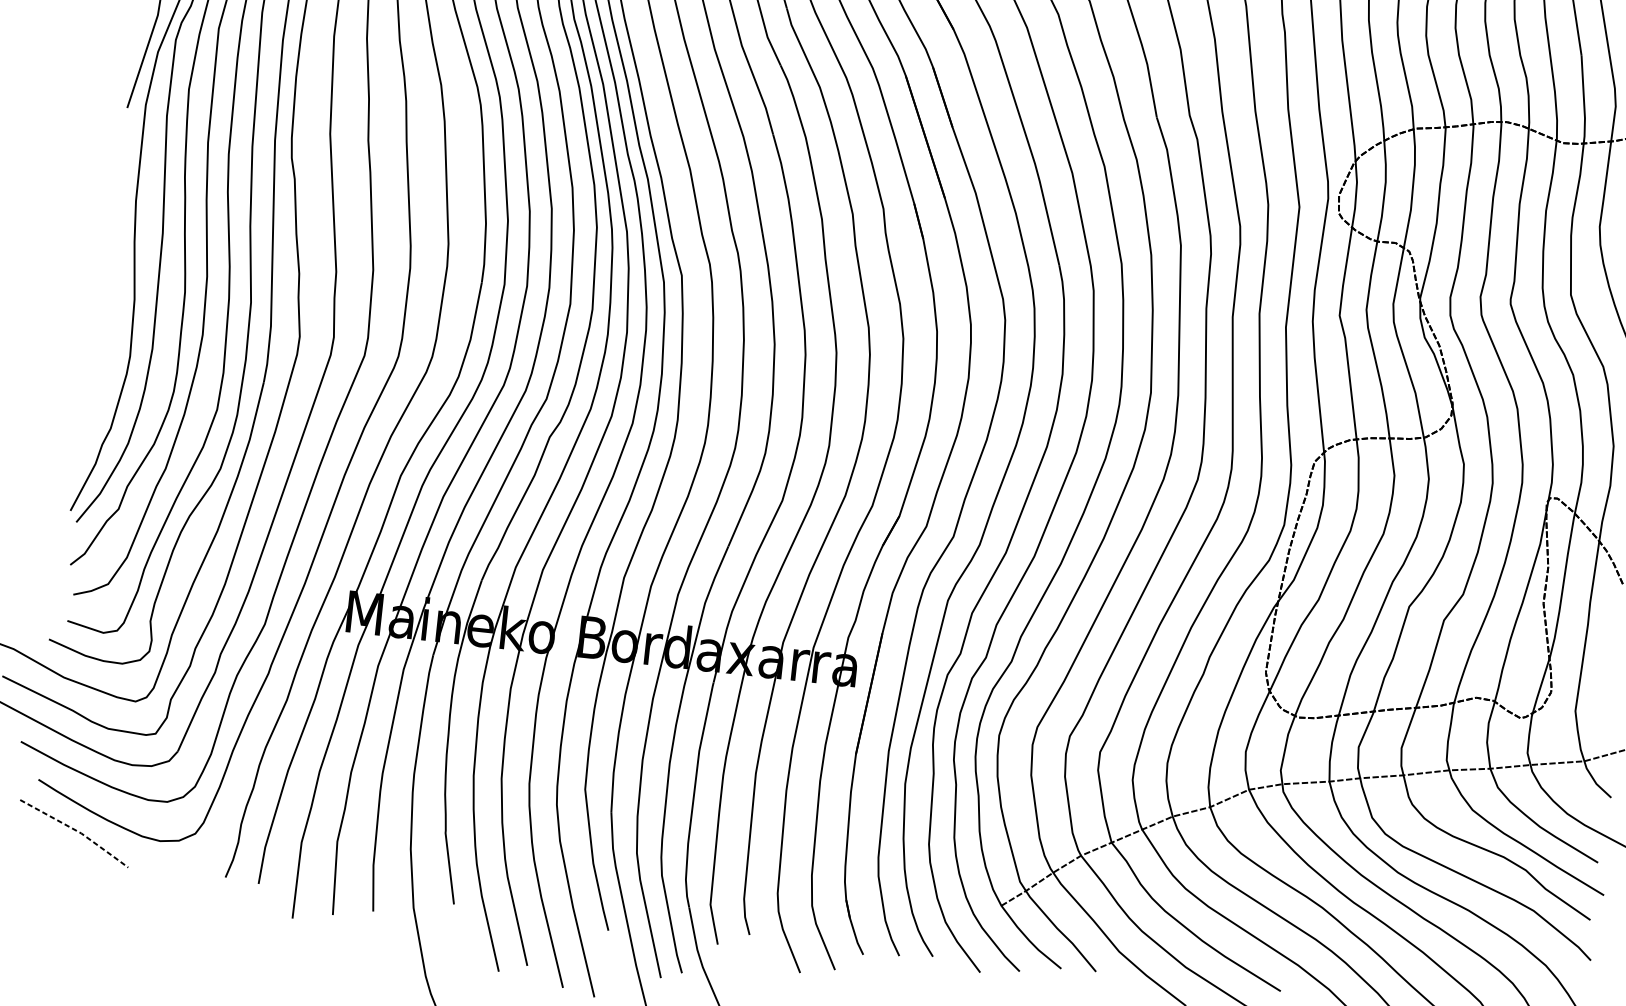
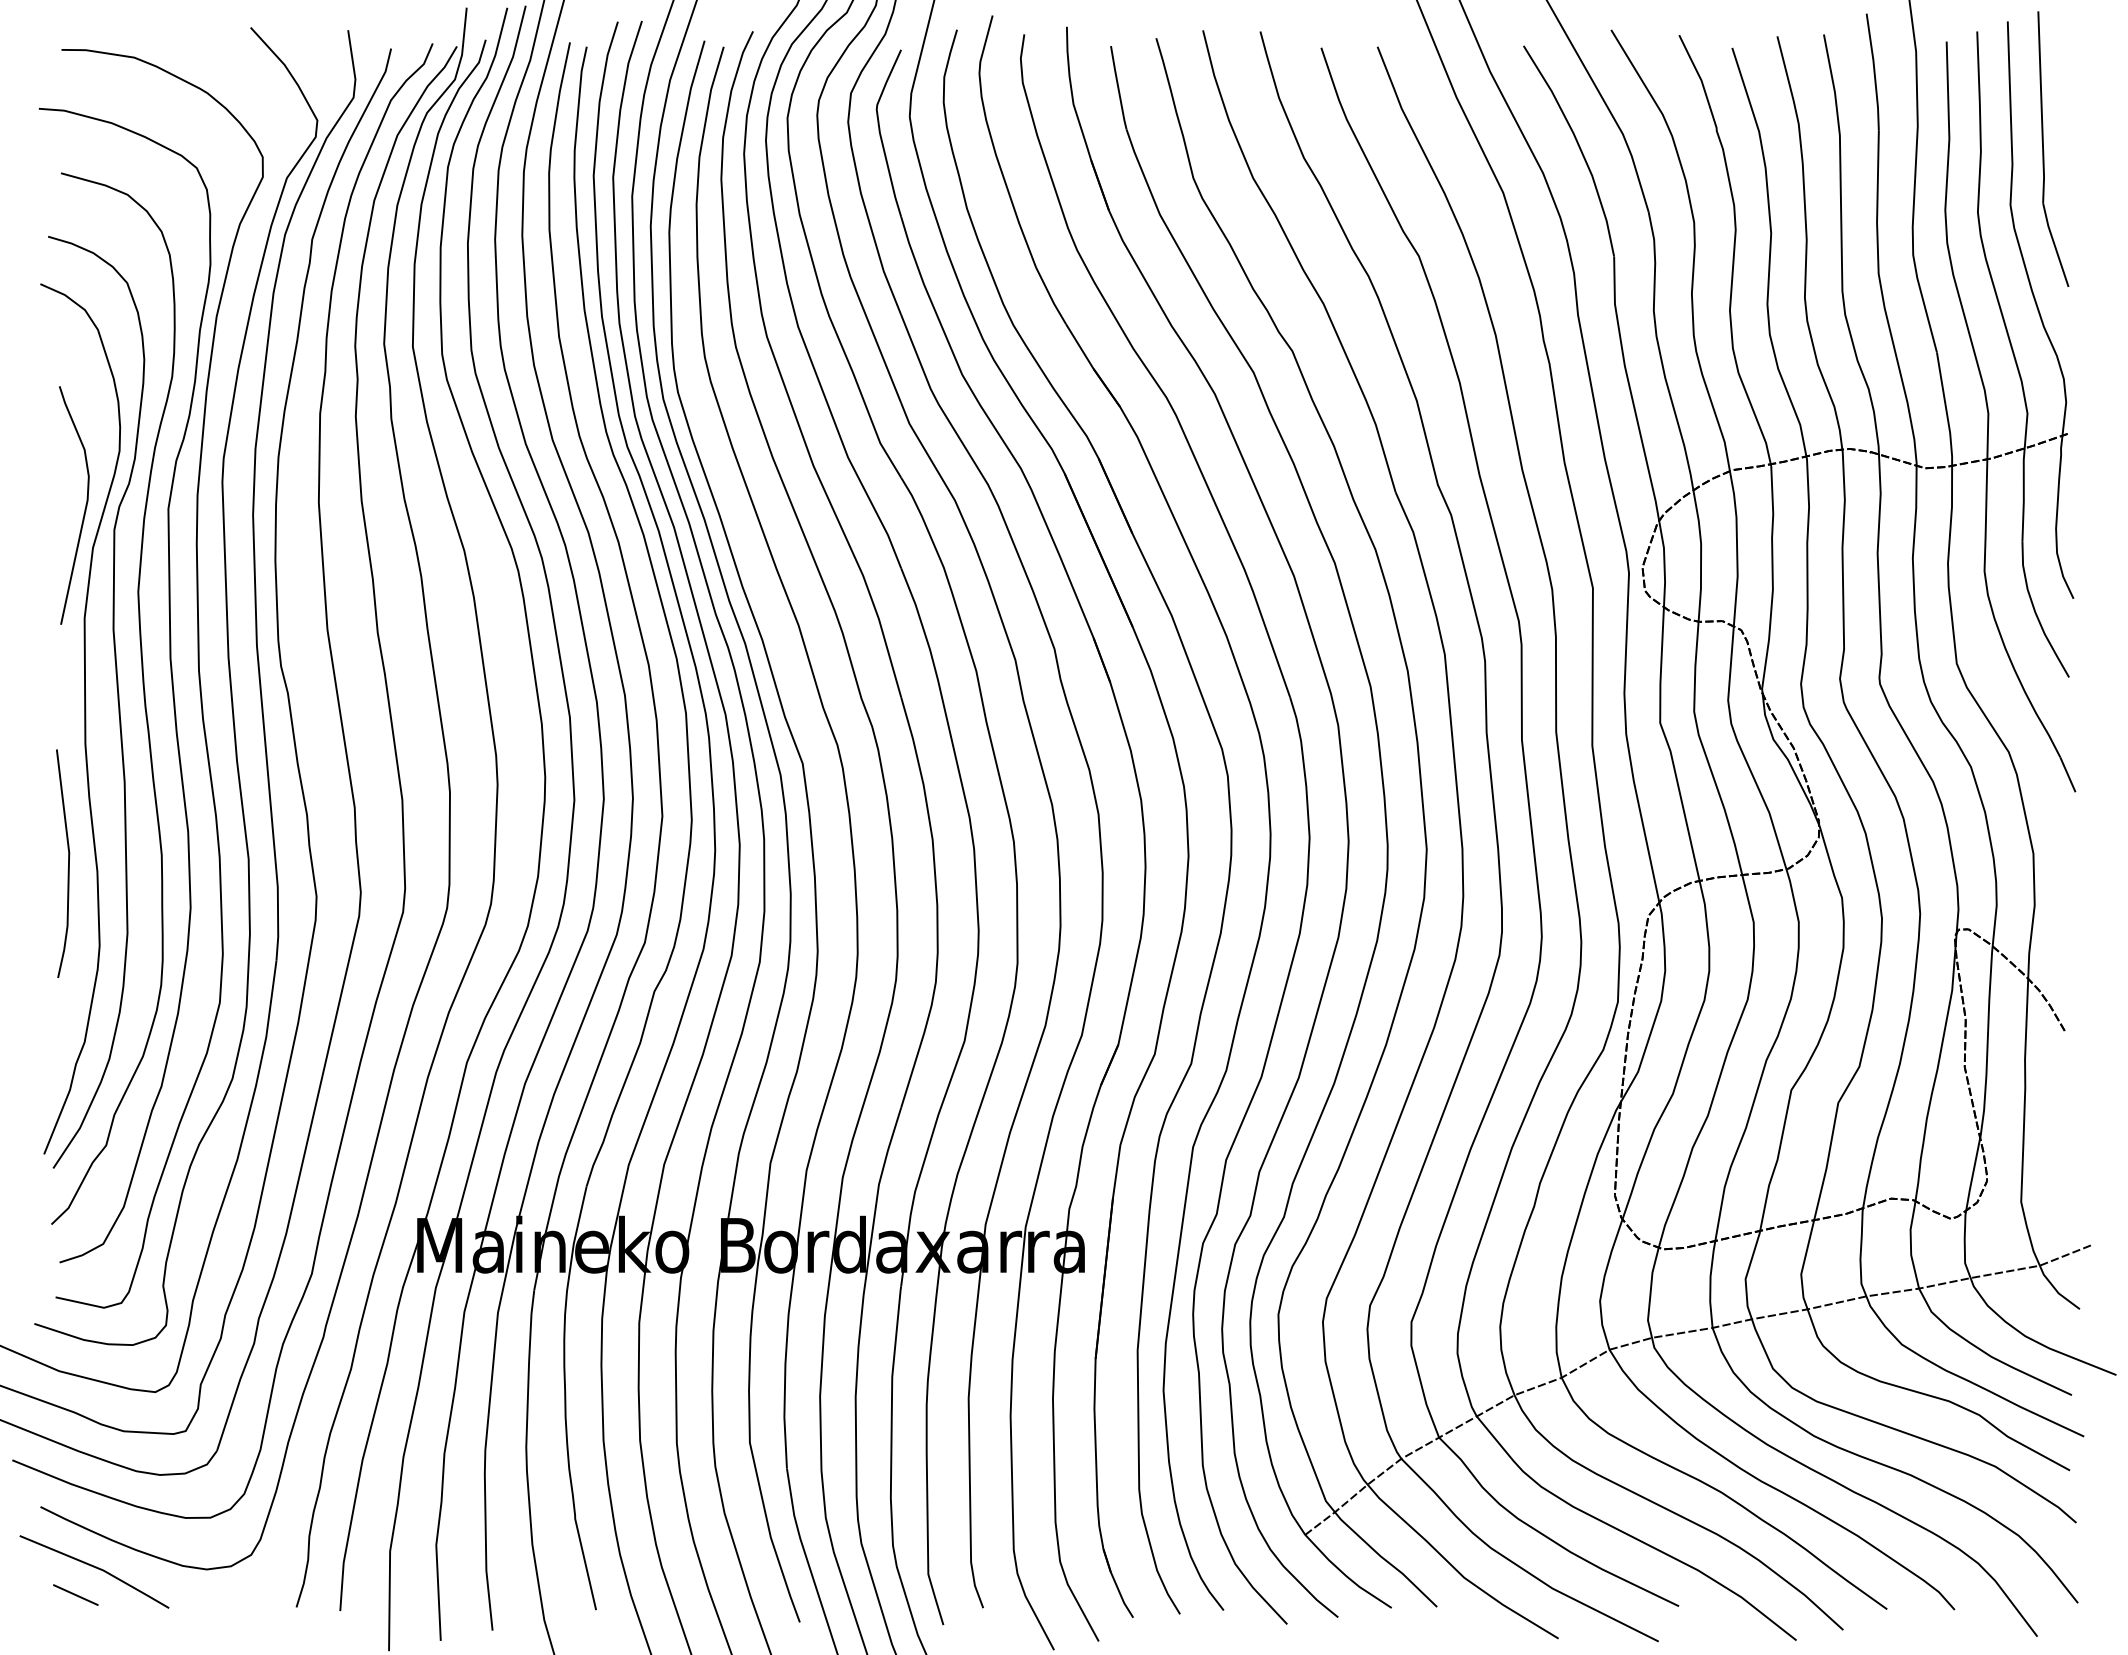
line: (113, 290) -> (68, 863), added
line: (77, 831) -> (98, 1568), dashed -> solid
line: (57, 849) -> (75, 1594), added

